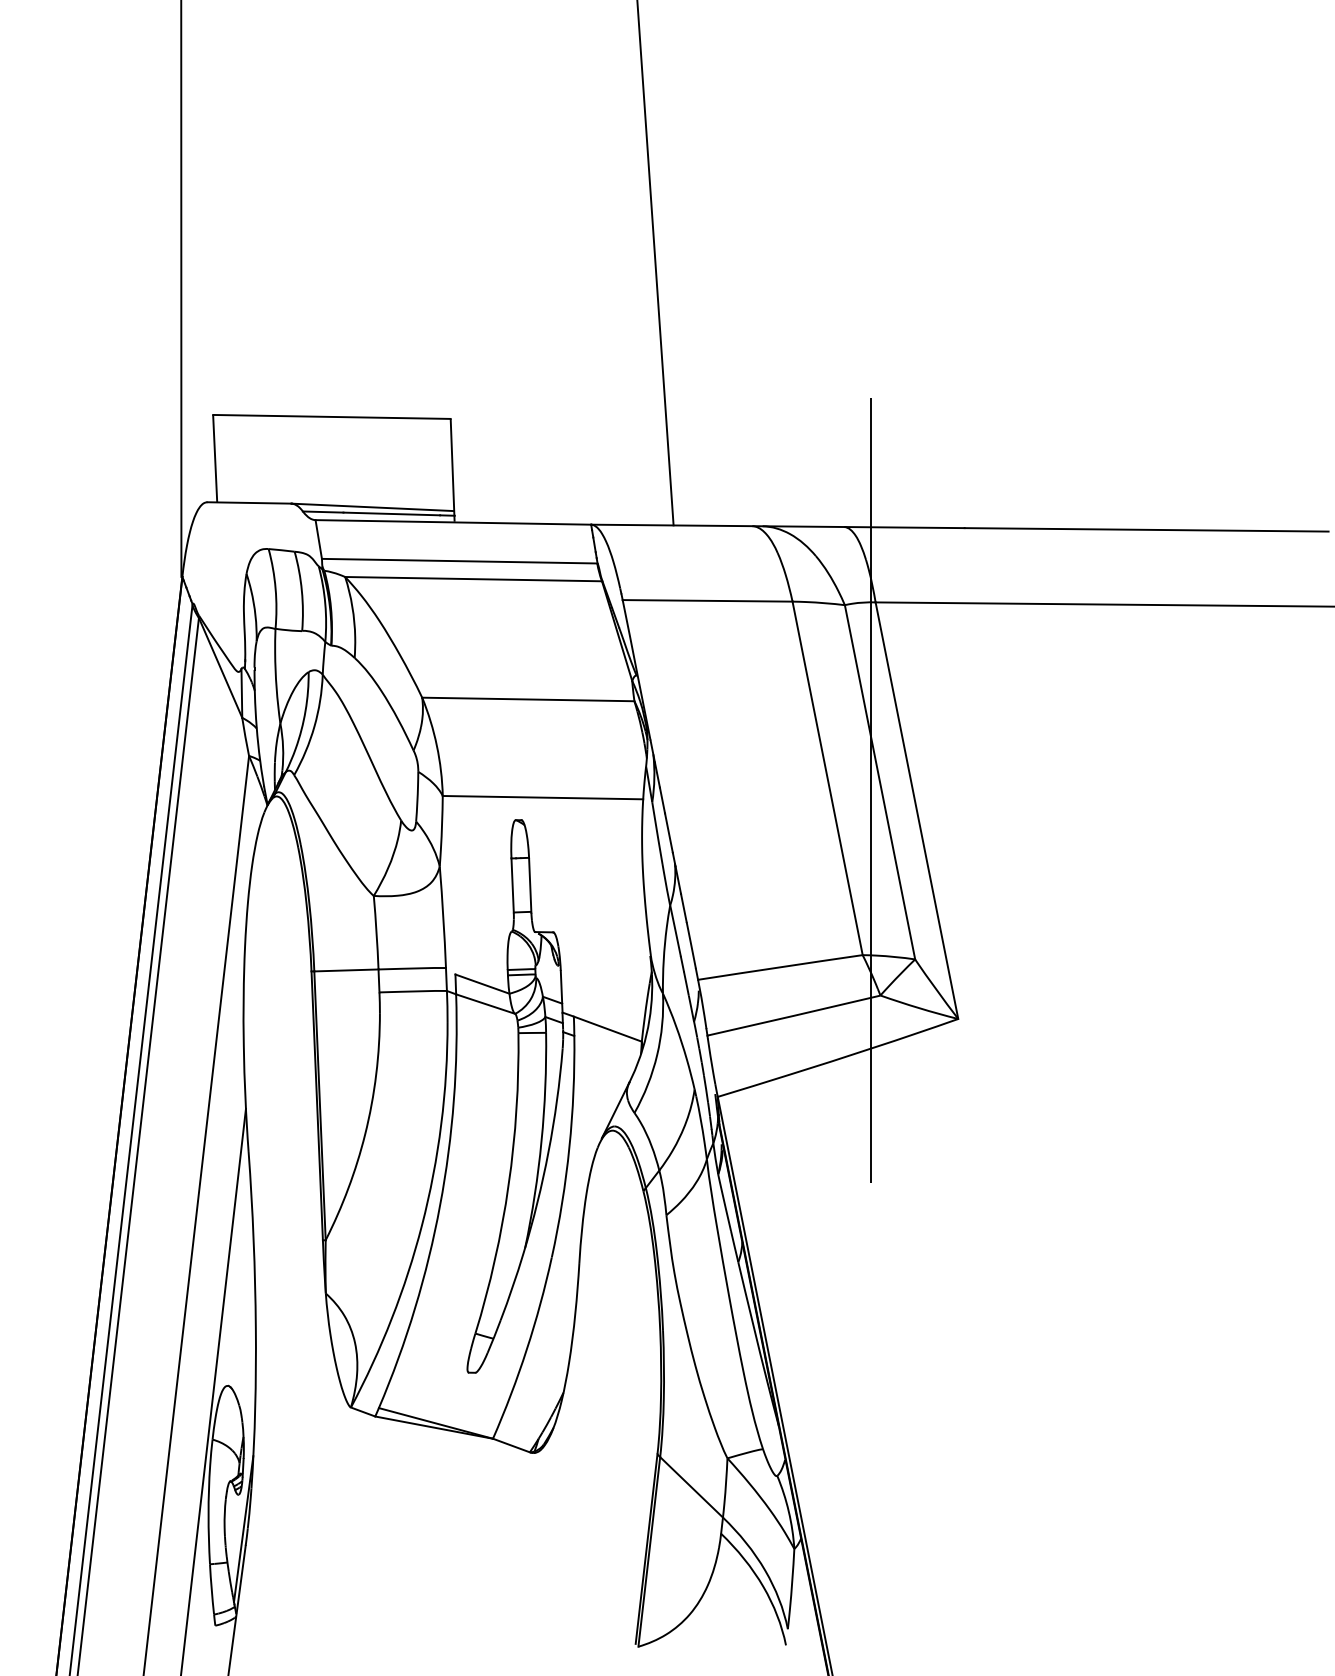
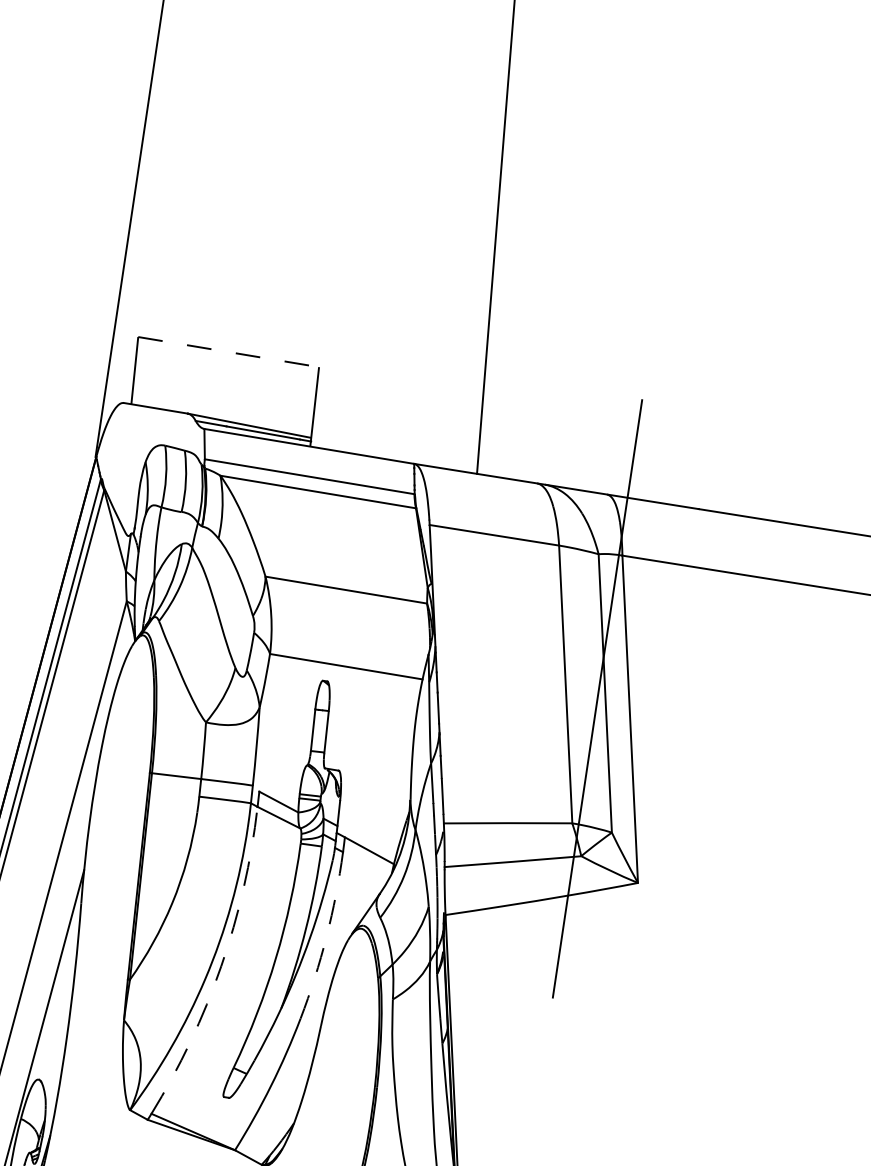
line: (331, 416) -> (228, 351), solid -> dashed
arc: (569, 1147) -> (326, 936), solid -> dashed
arc: (440, 1205) -> (221, 966), solid -> dashed

